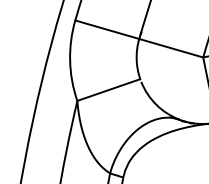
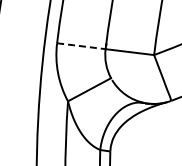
line: (107, 30) -> (81, 46), solid -> dashed

